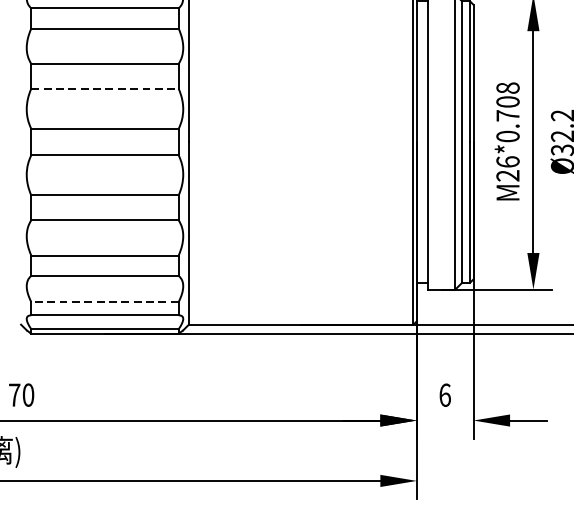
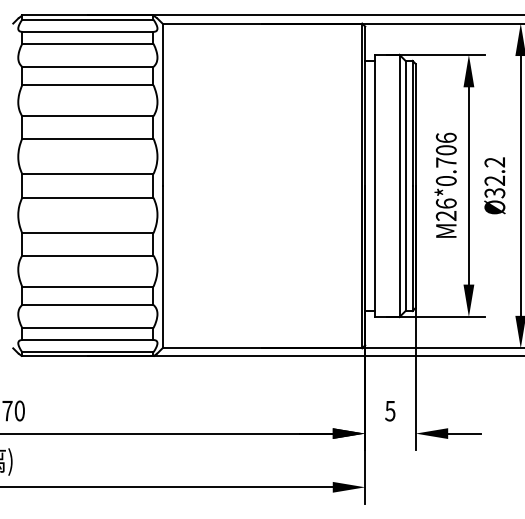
text: (507, 87) -> (445, 137), M26*0.708 -> M26*0.706
line: (104, 88) -> (87, 138), dashed -> solid
line: (104, 302) -> (87, 328), dashed -> solid
text: (445, 394) -> (390, 410), 6 -> 5

